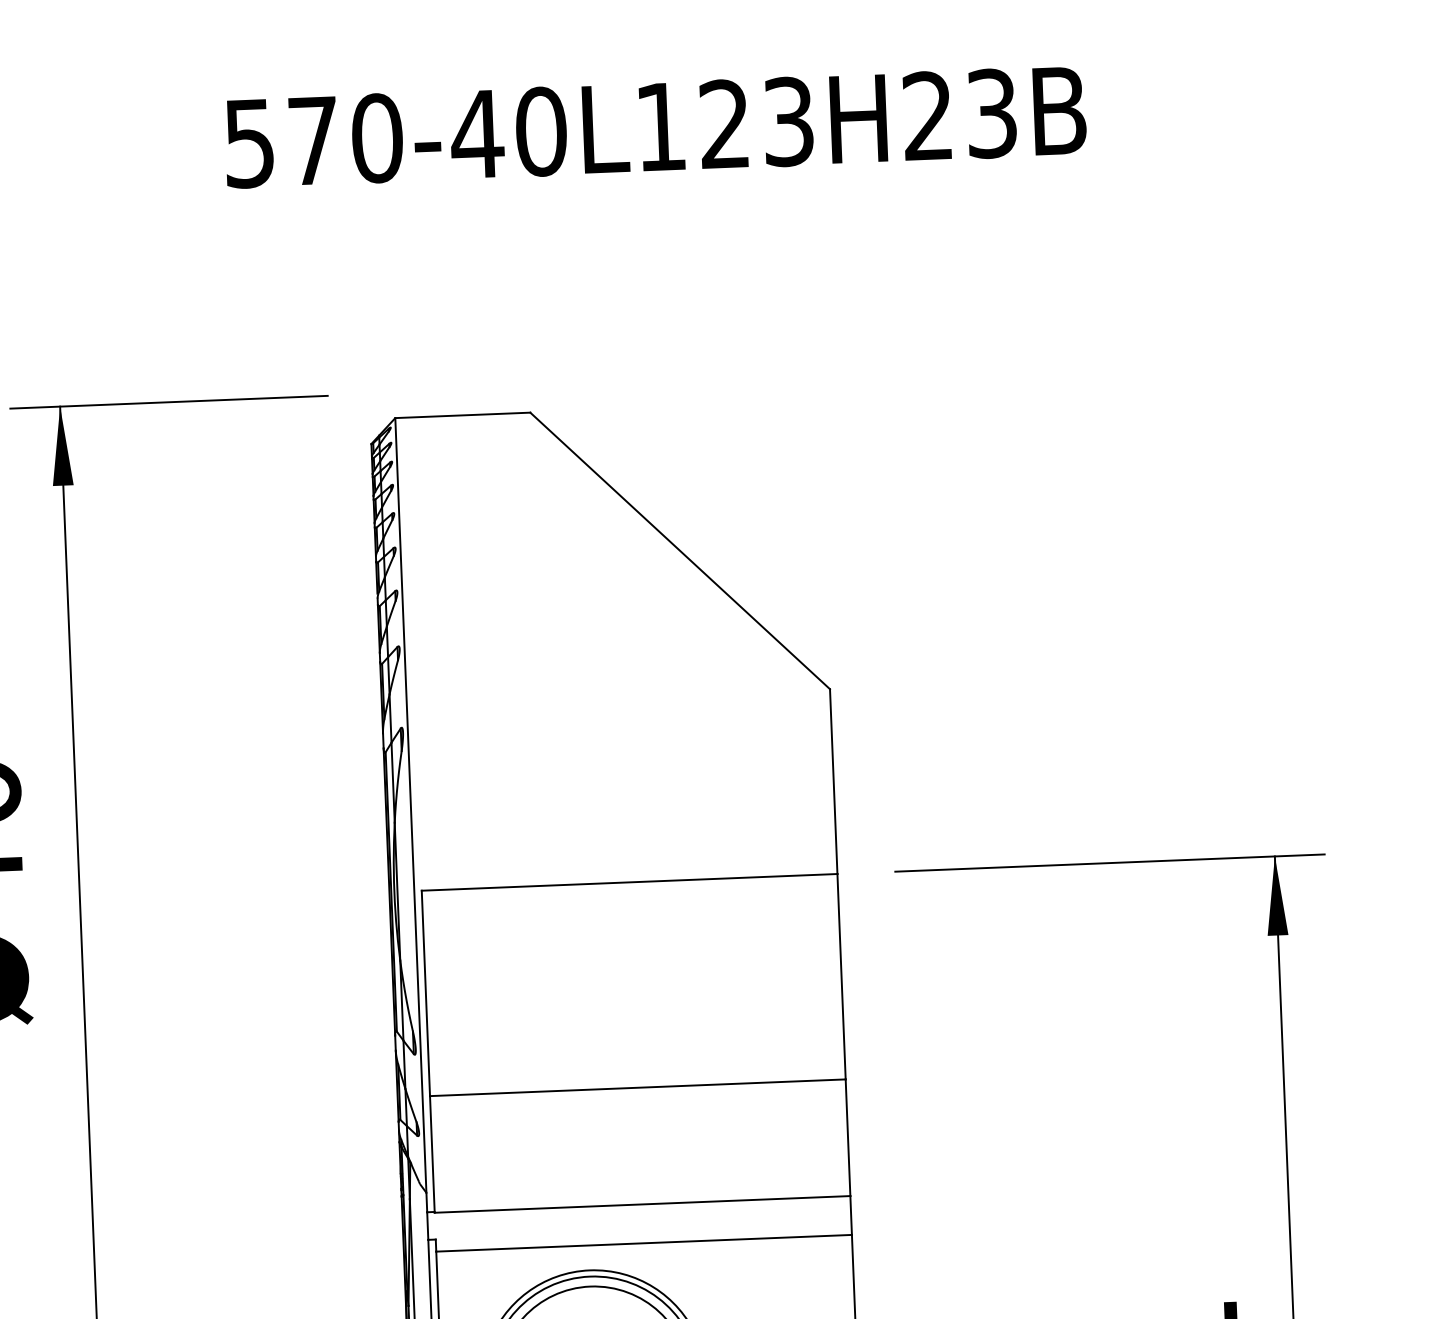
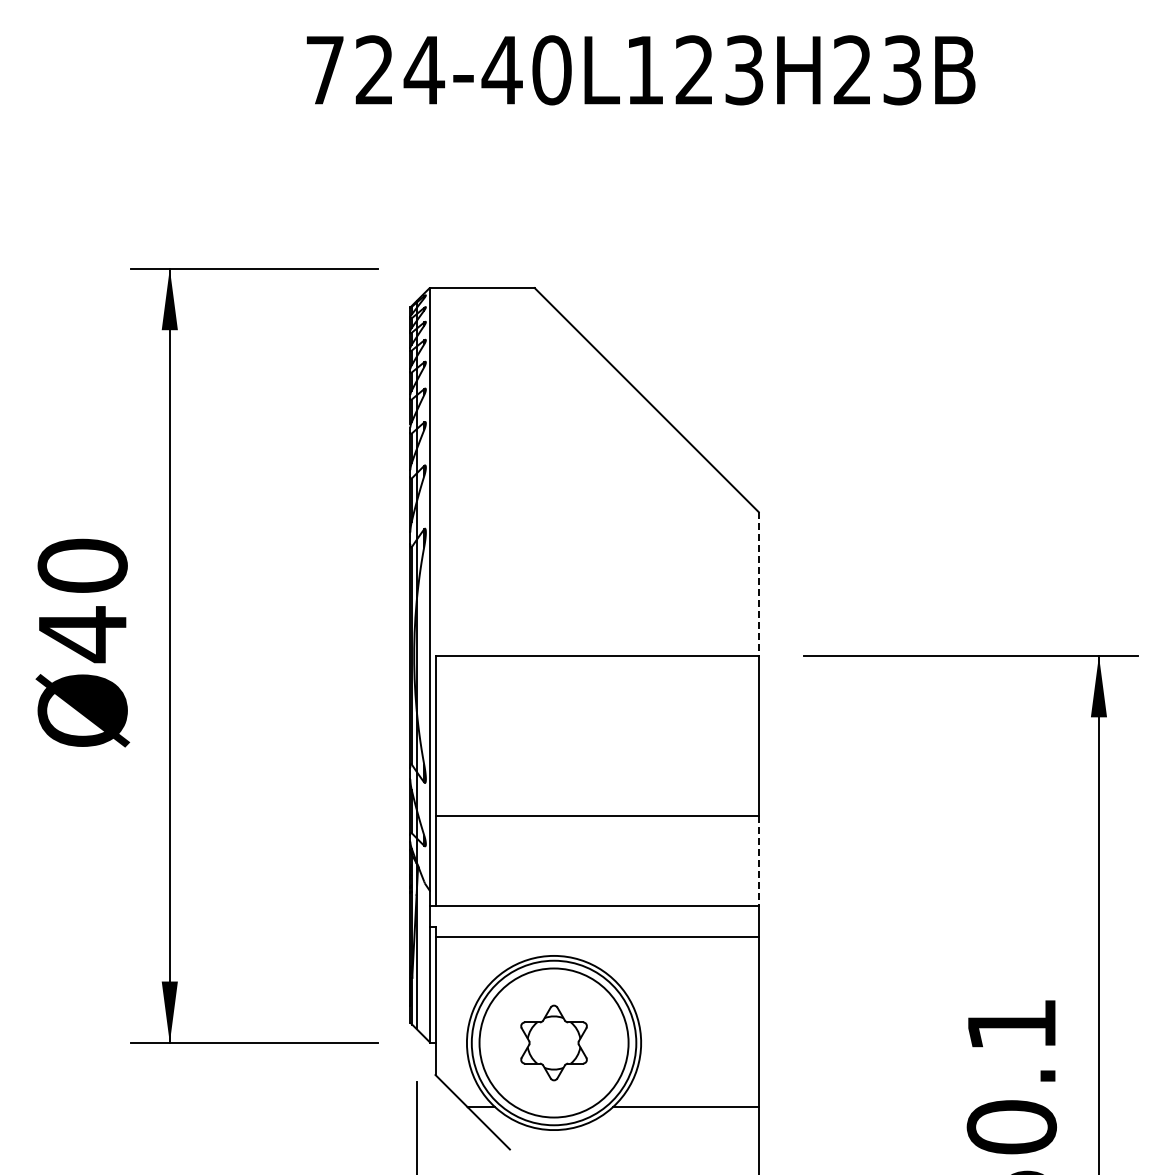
text: (314, 141) -> (375, 70), 570-40L123H23B -> 724-40L123H23B
line: (833, 782) -> (758, 584), solid -> dashed
line: (847, 1138) -> (758, 861), solid -> dashed

